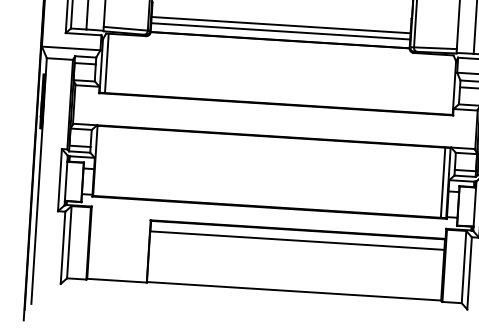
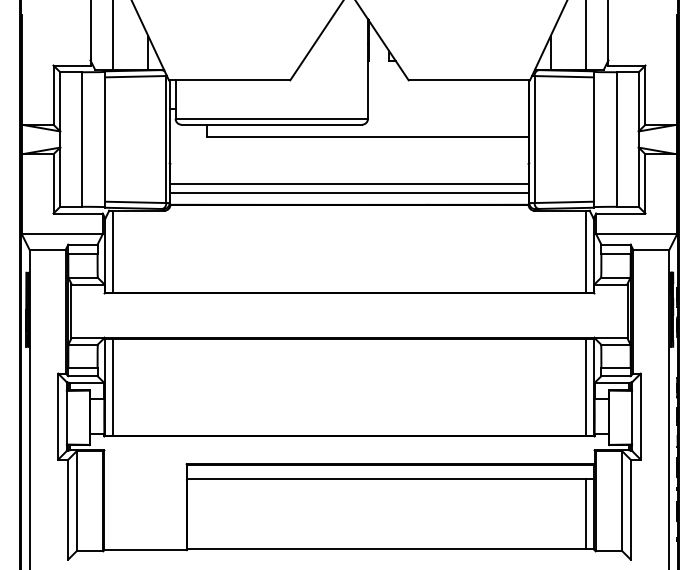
line: (449, 84) -> (586, 251), added
line: (100, 160) -> (112, 386), added
line: (437, 274) -> (586, 514), added

